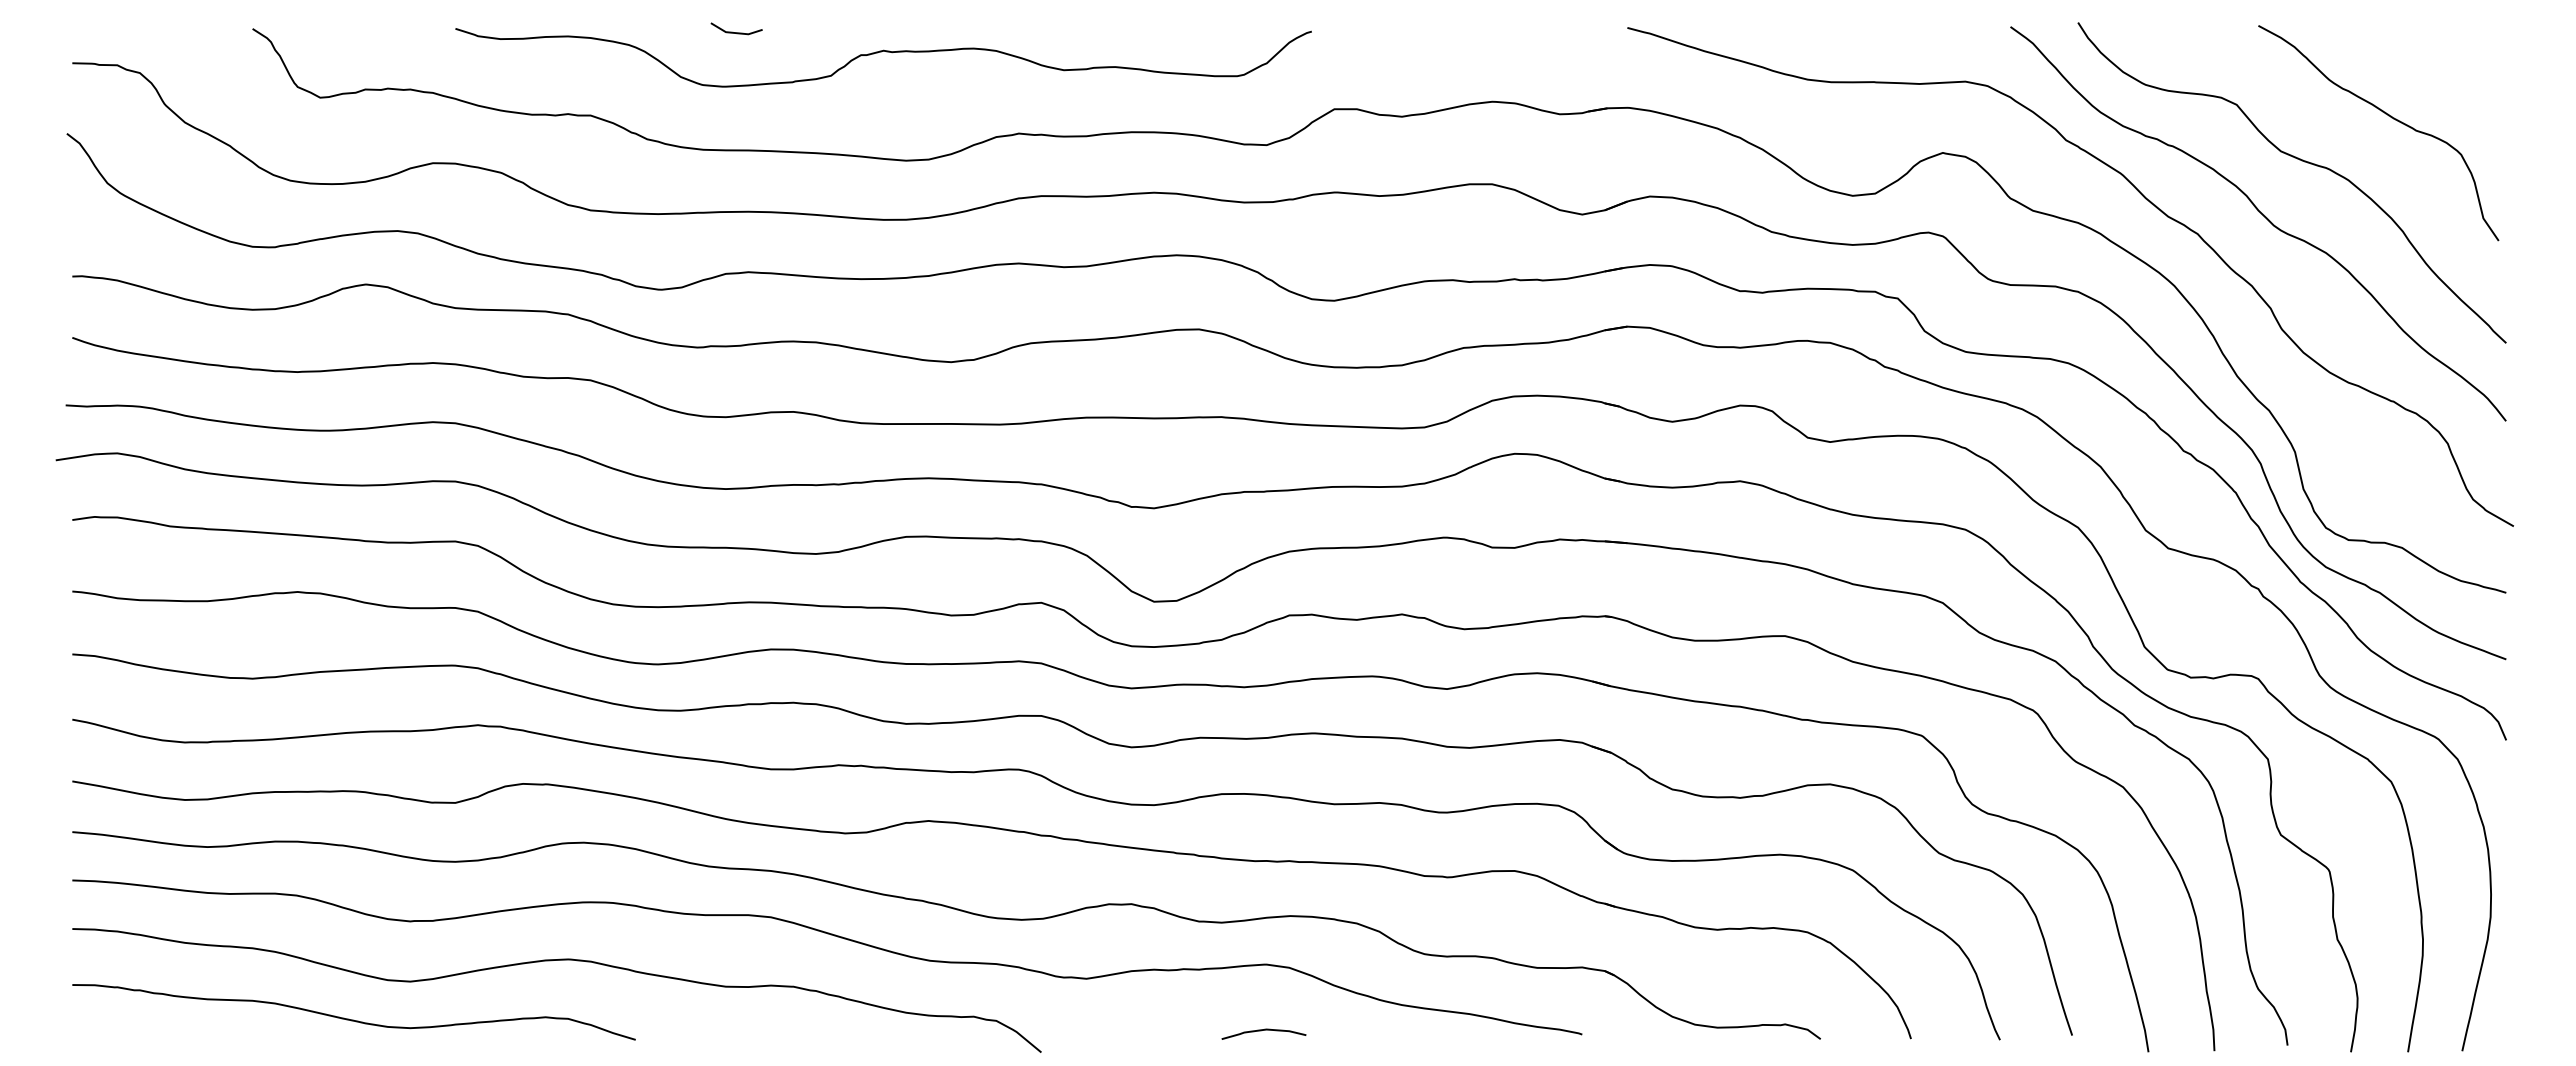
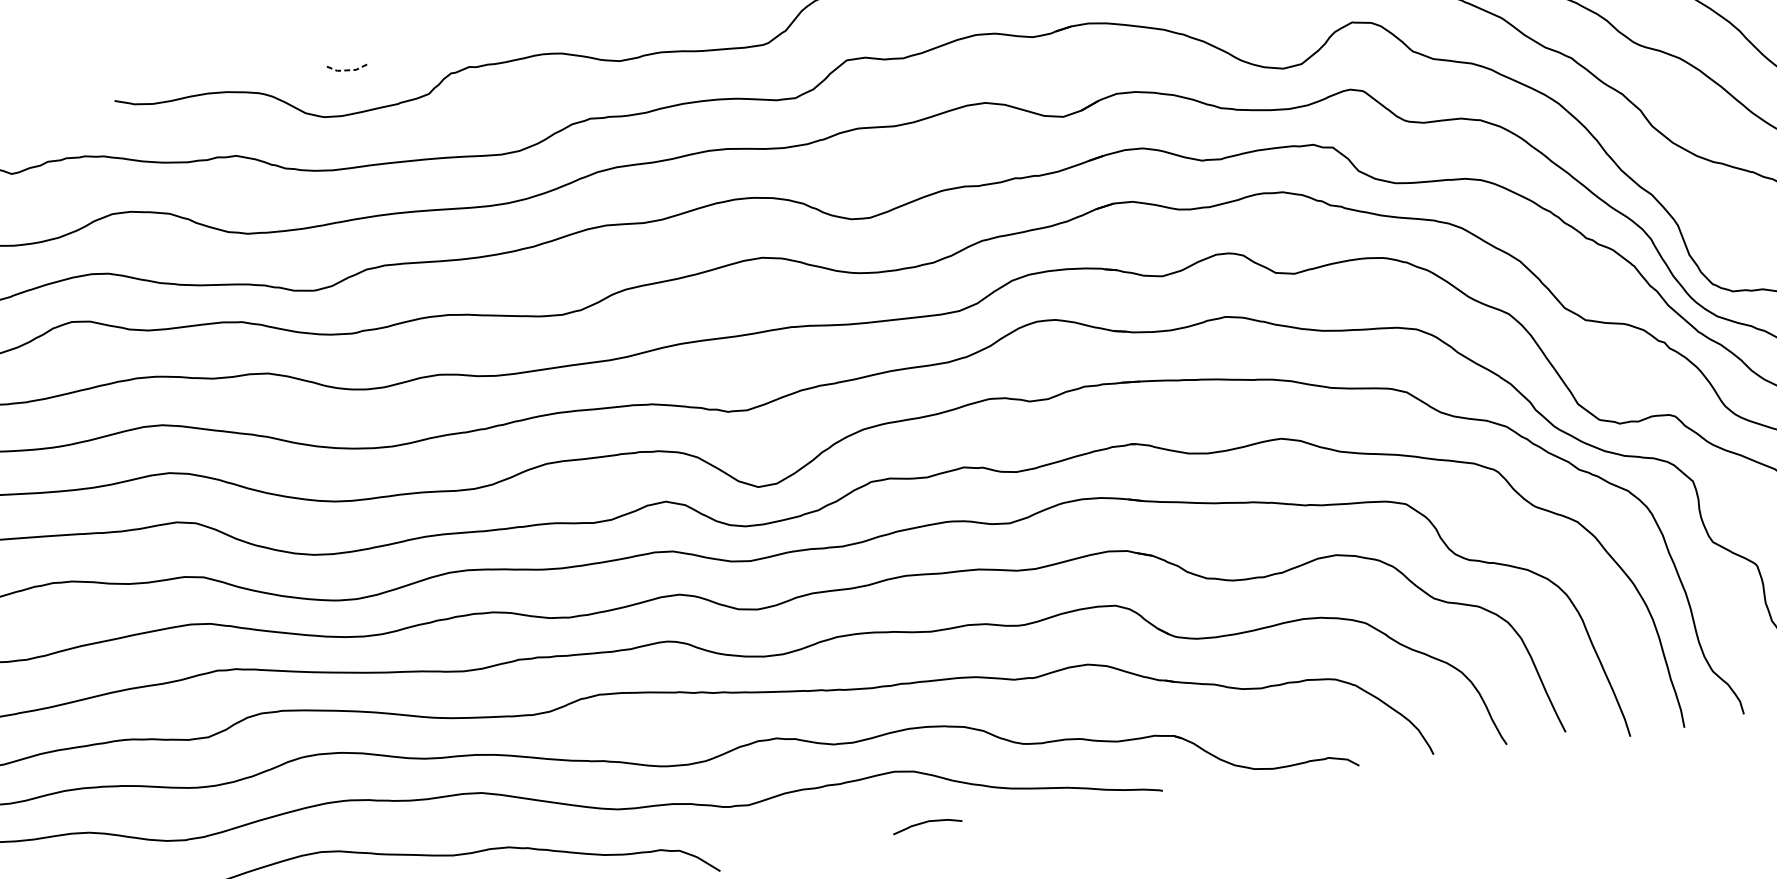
line: (735, 33) -> (345, 70), solid -> dashed
curve: (1261, 1031) -> (925, 823), moved

